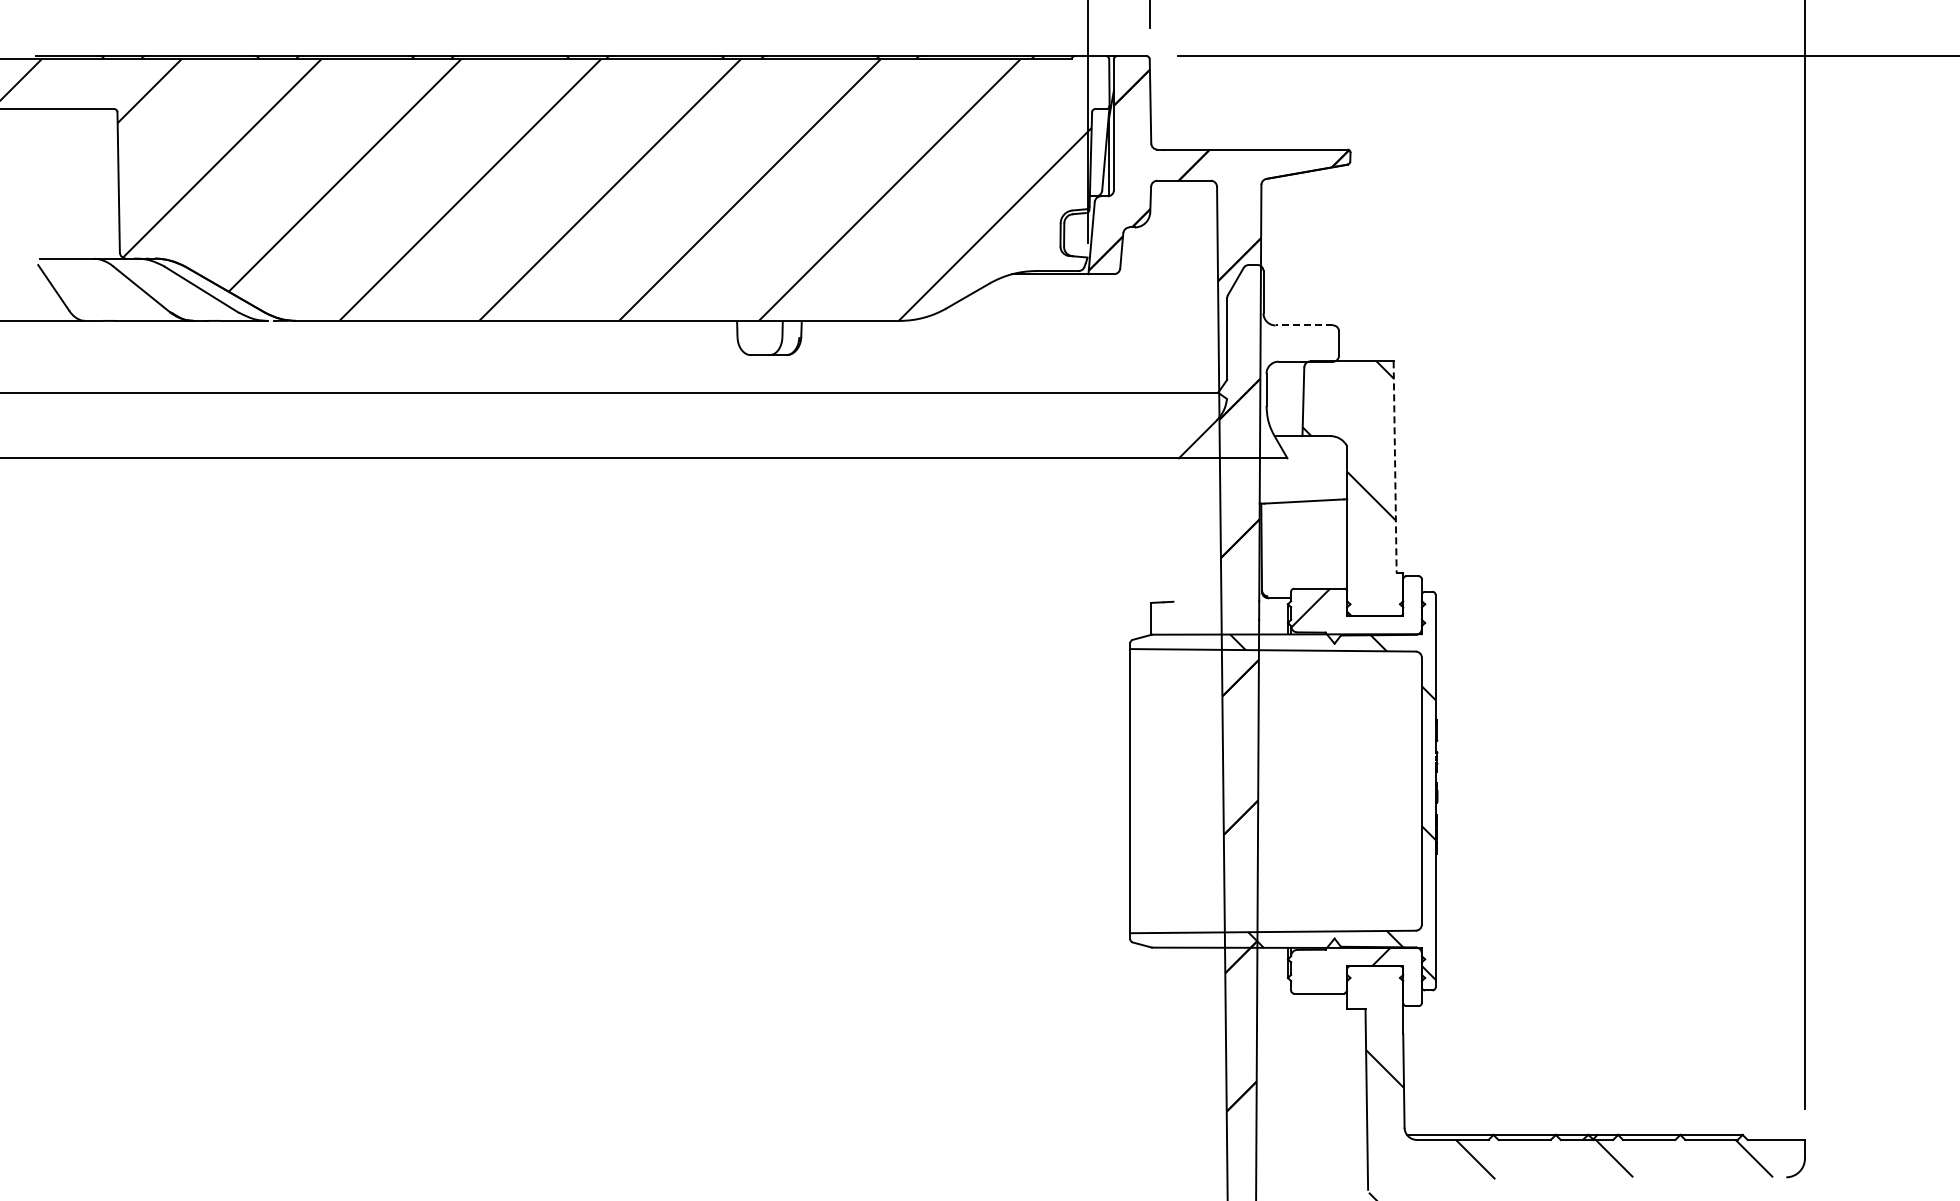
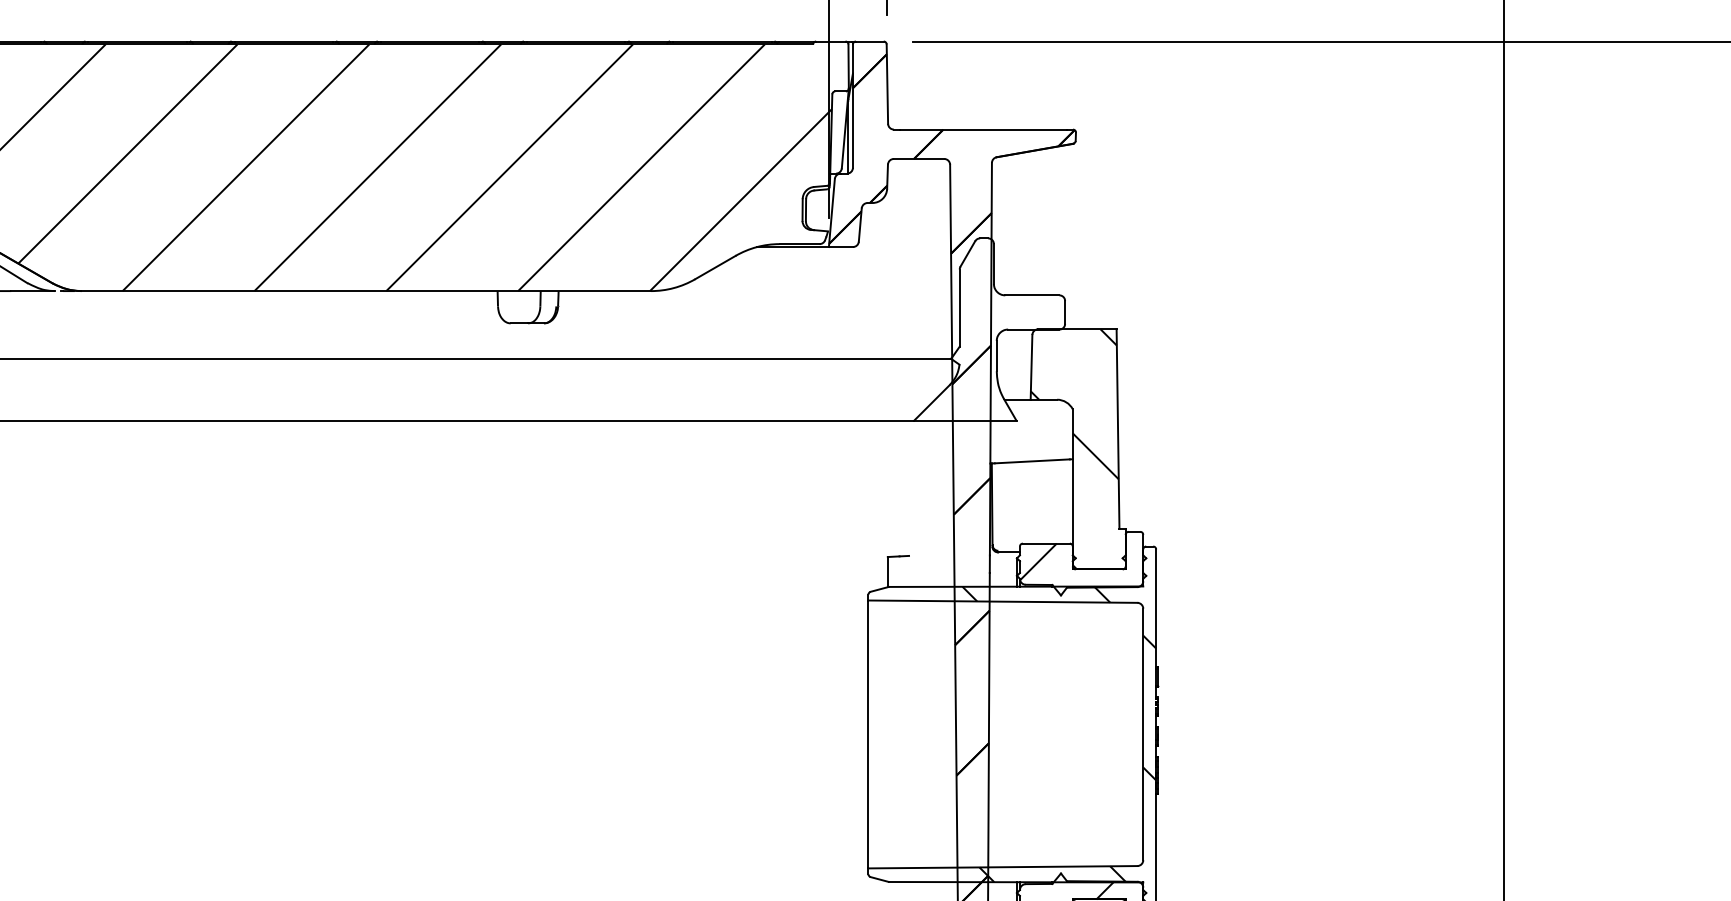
line: (1304, 325) -> (1032, 295), dashed -> solid
line: (1395, 467) -> (1118, 429), dashed -> solid

